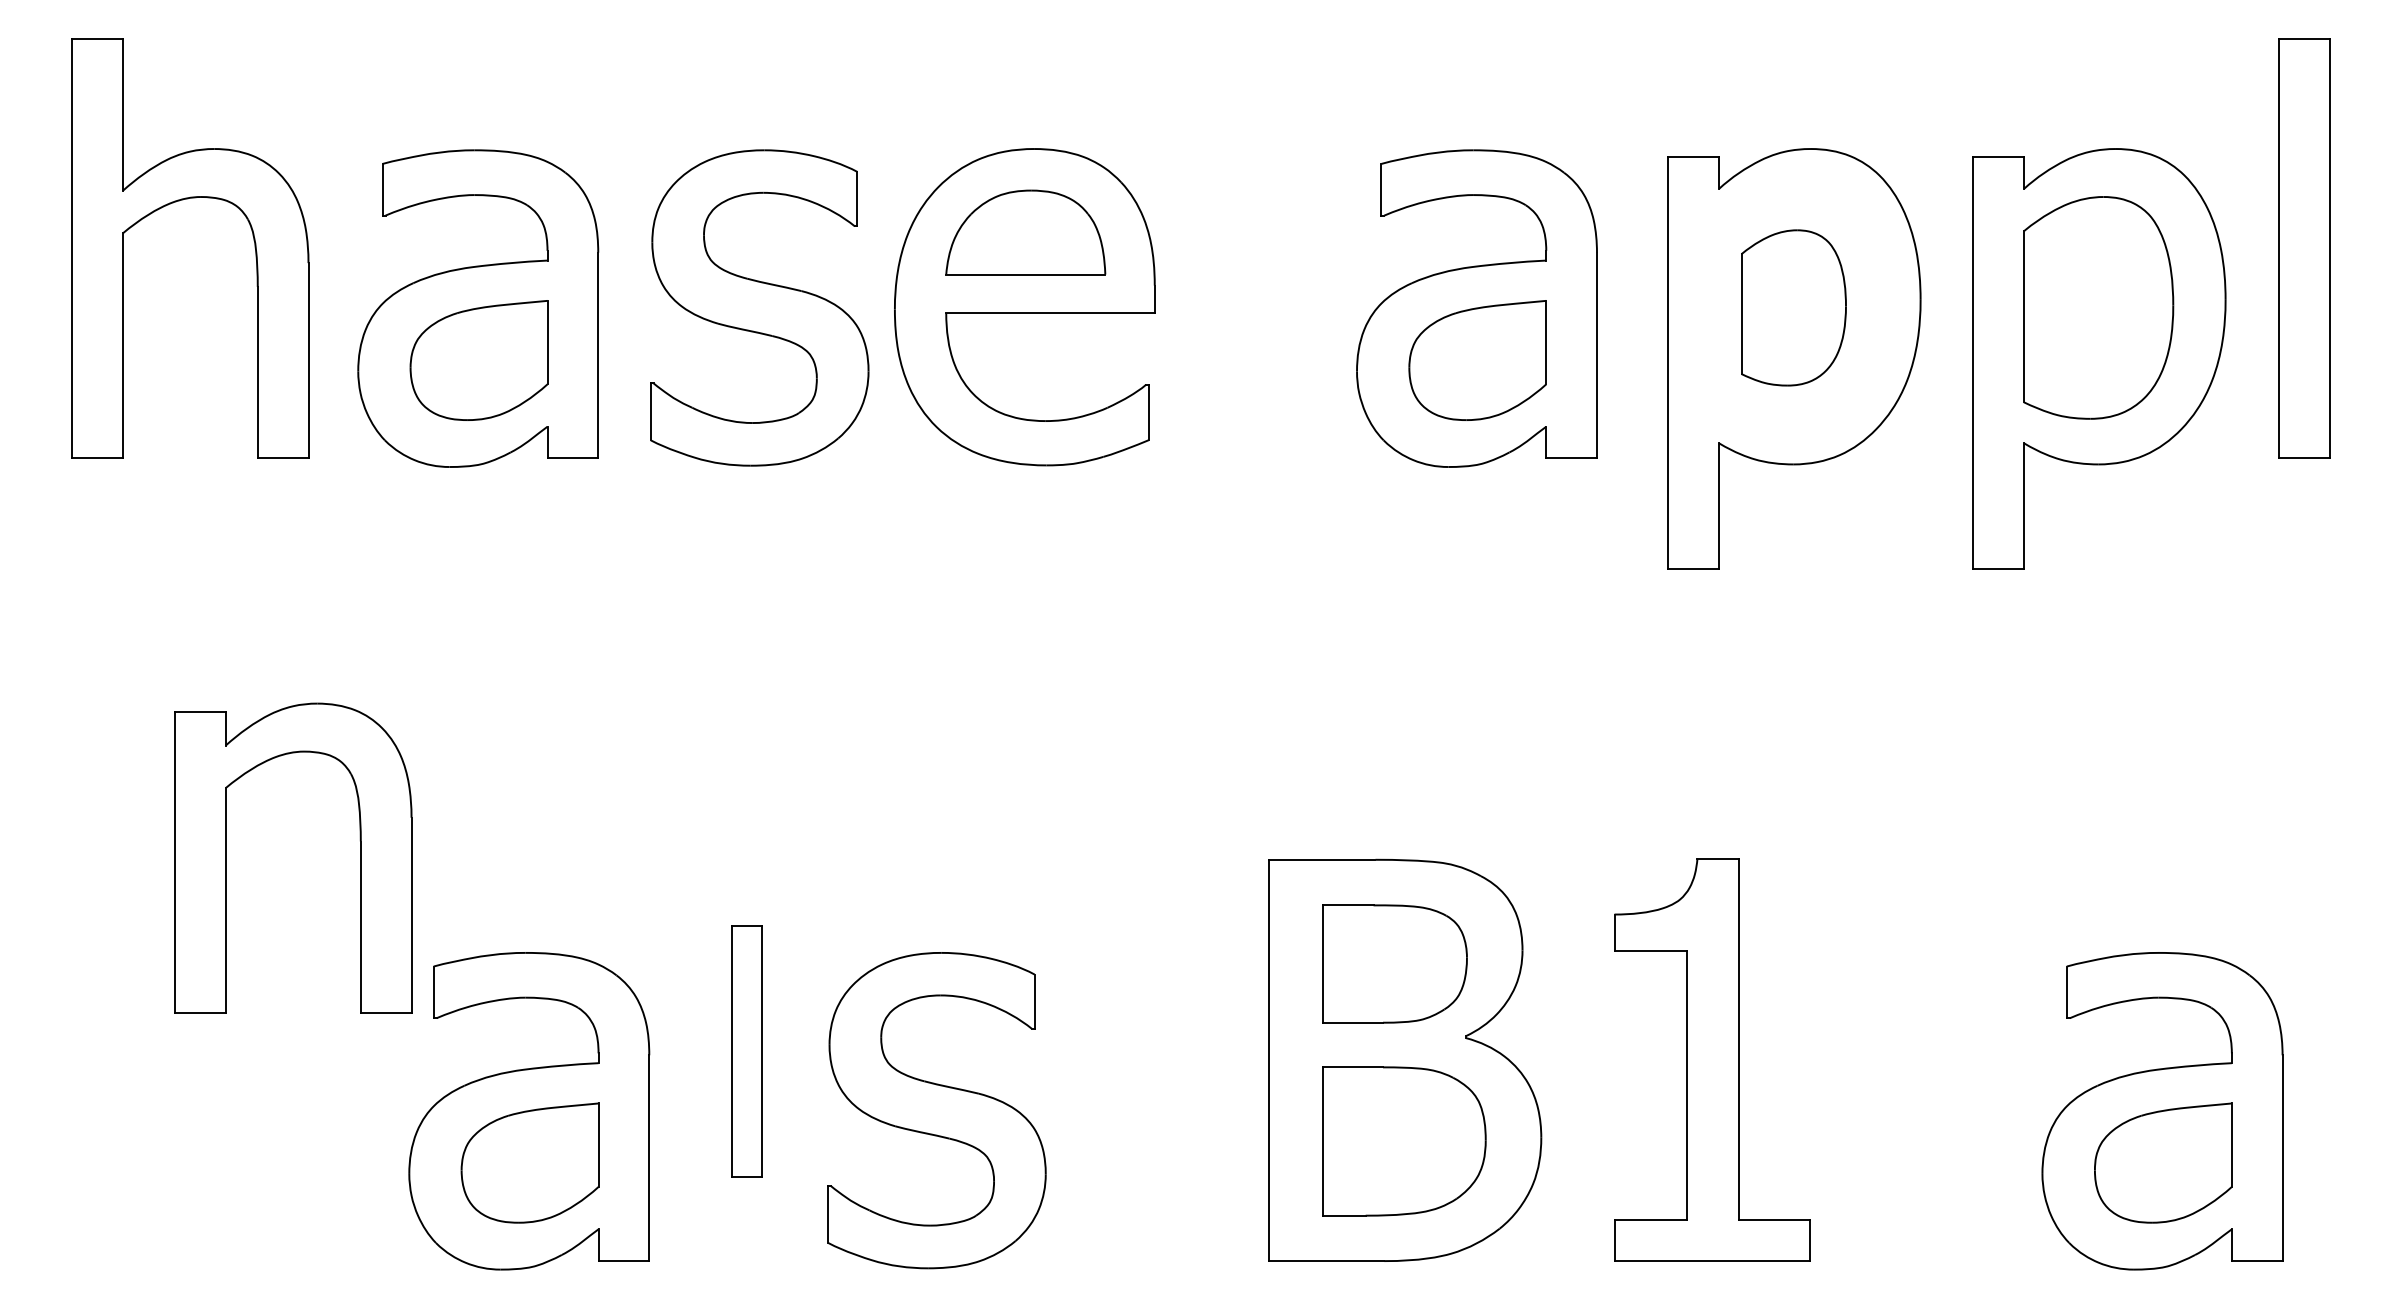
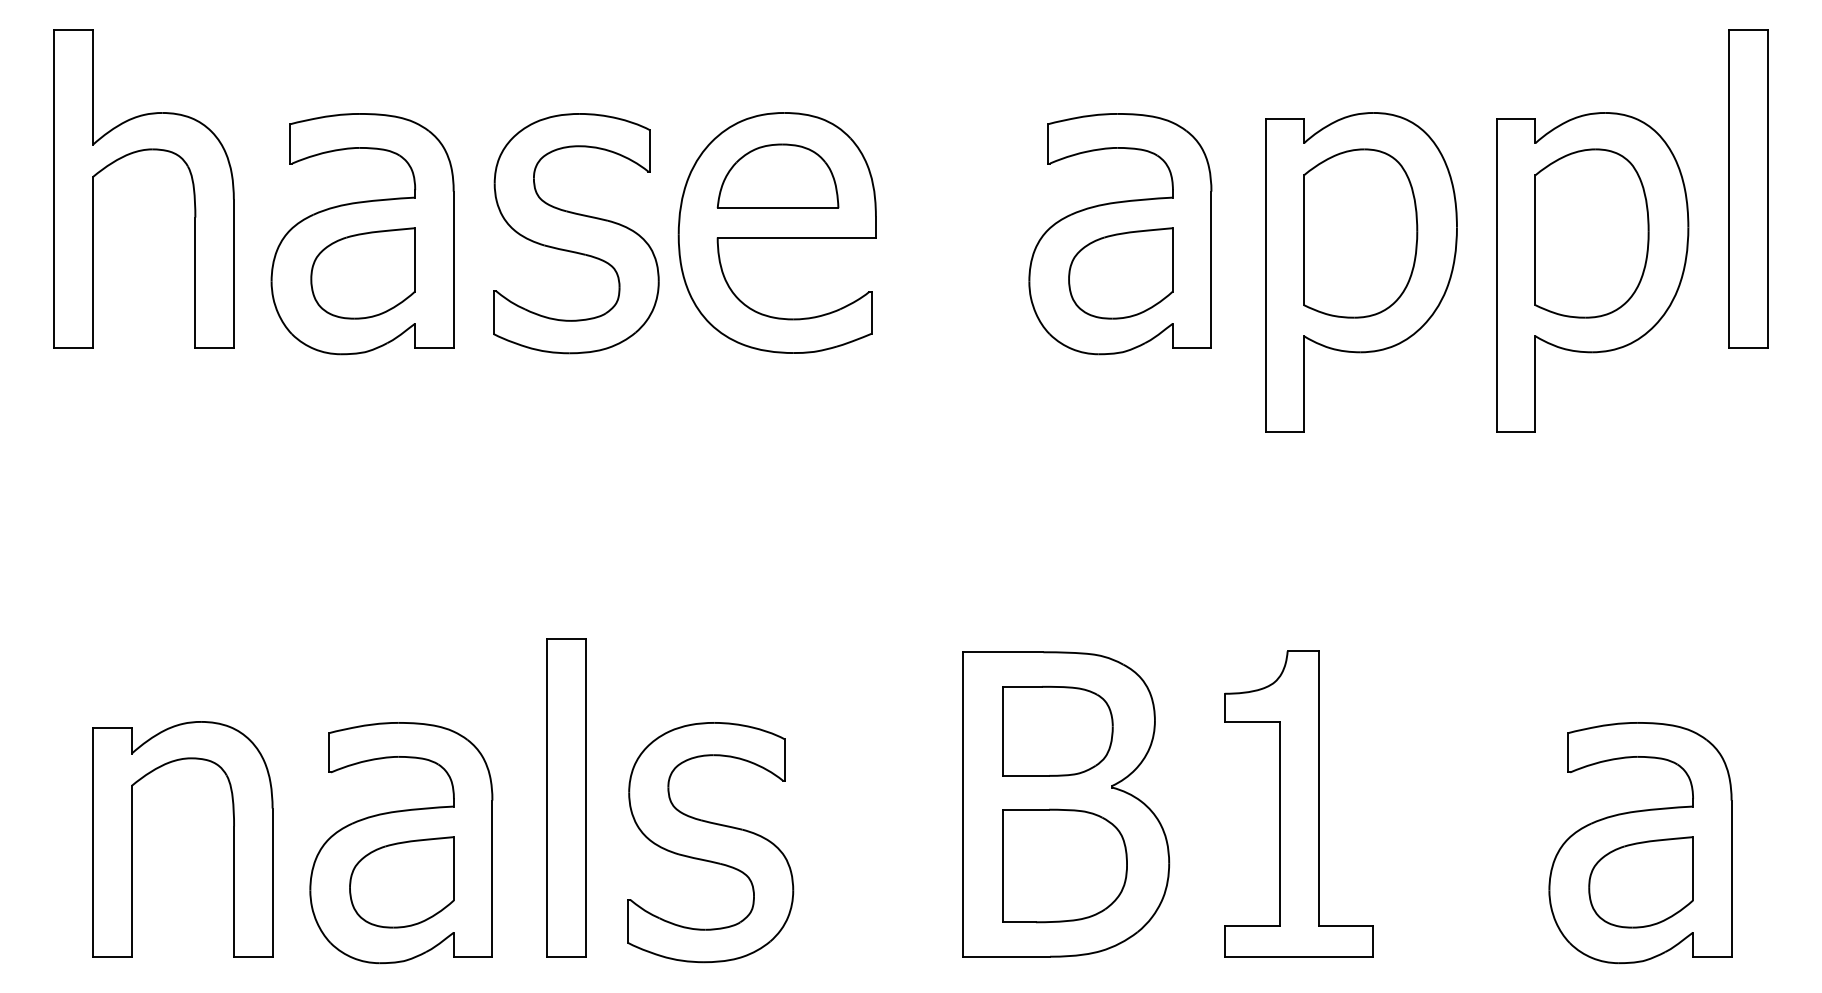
part: (1793, 307) -> (1360, 233), size x1.43
part: (226, 857) -> (132, 838), moved
part: (746, 1051) -> (566, 797), size x1.67

